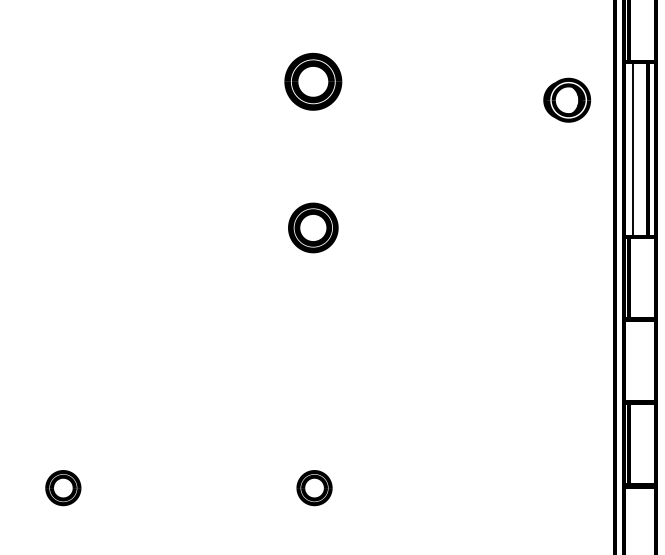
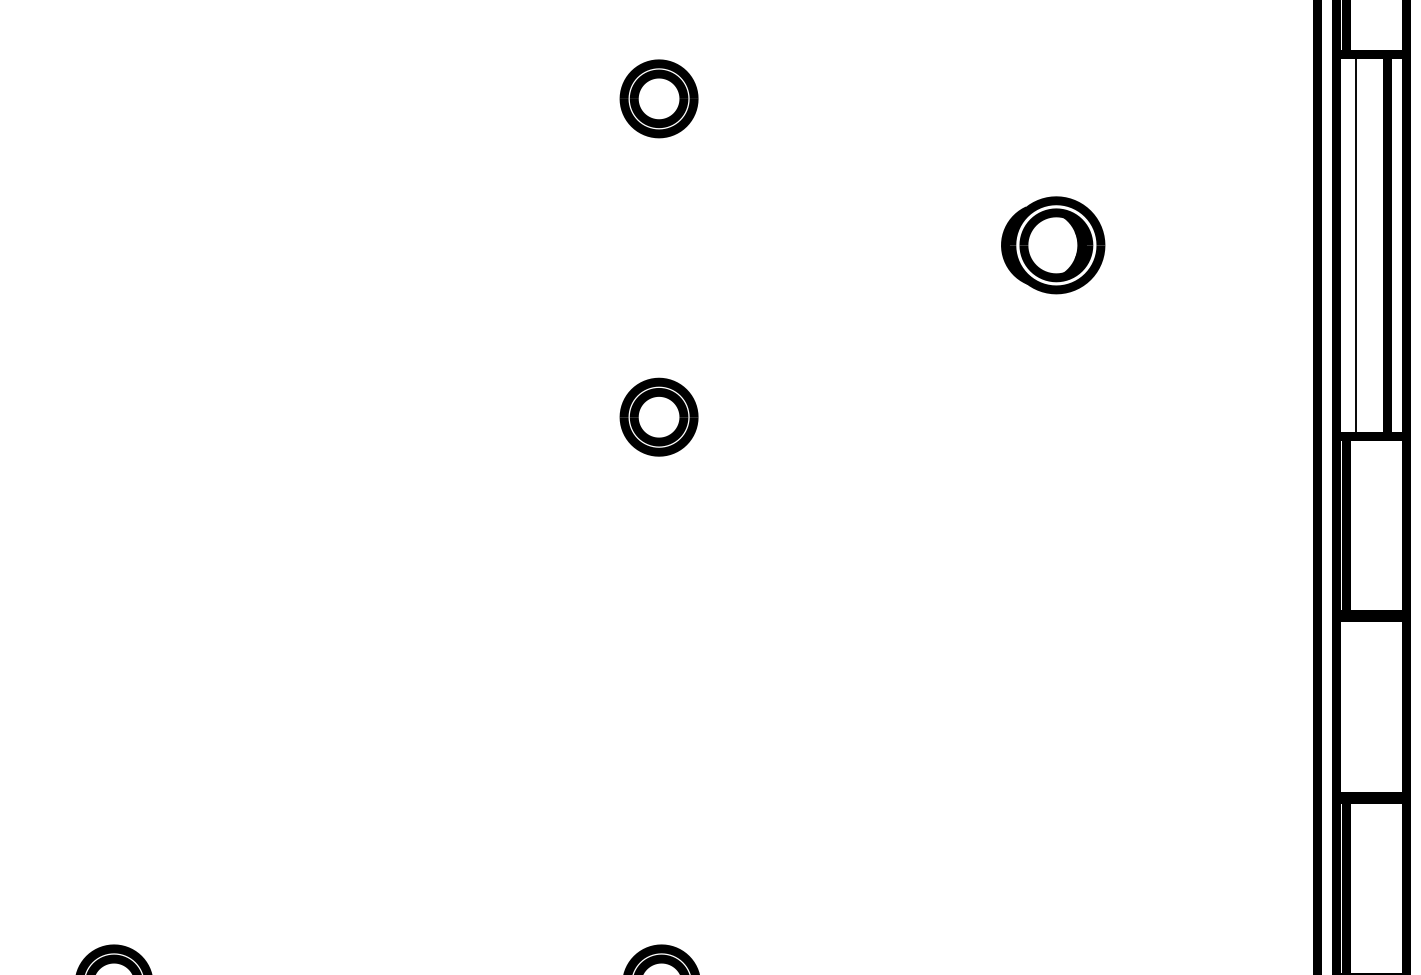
part: (313, 82) -> (659, 99), size x0.62
part: (567, 99) -> (1053, 243), moved
part: (313, 228) -> (659, 418), size x0.71

